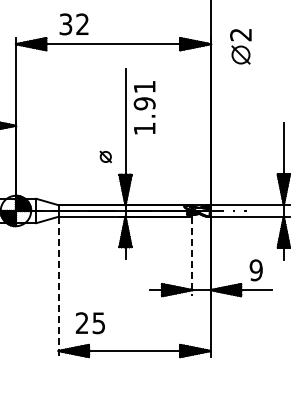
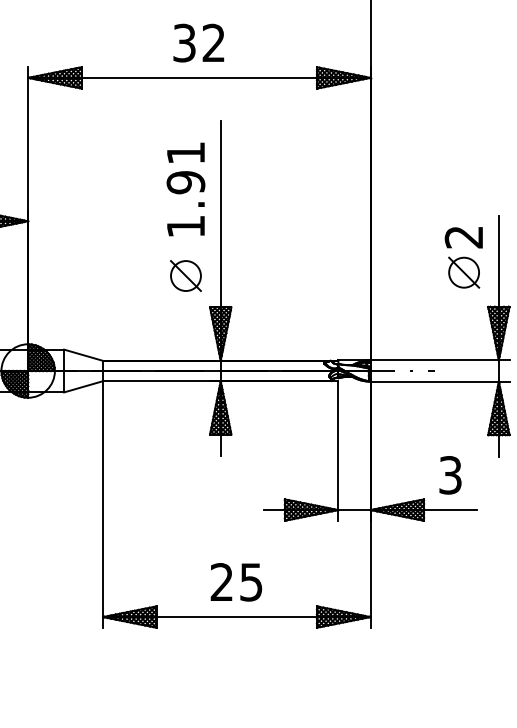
text: (73, 24) -> (197, 43), moved
part: (240, 46) -> (463, 257), moved
text: (144, 107) -> (185, 189), moved
part: (105, 156) -> (185, 275), size x1.67
line: (192, 256) -> (338, 450), dashed -> solid
text: (255, 270) -> (449, 475), 9 -> 3
line: (58, 287) -> (102, 505), dashed -> solid
text: (89, 323) -> (234, 582), moved

